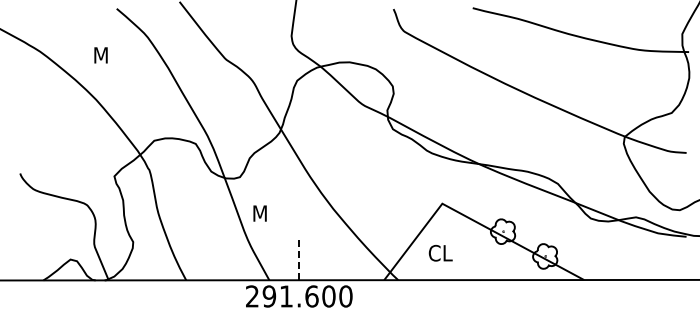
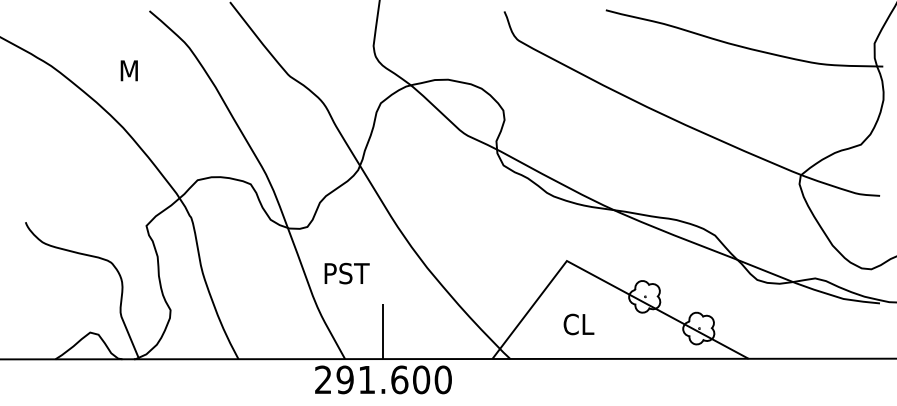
text: (271, 213) -> (347, 273), M -> PST
text: (440, 253) -> (578, 324), moved
line: (299, 258) -> (383, 331), dashed -> solid

